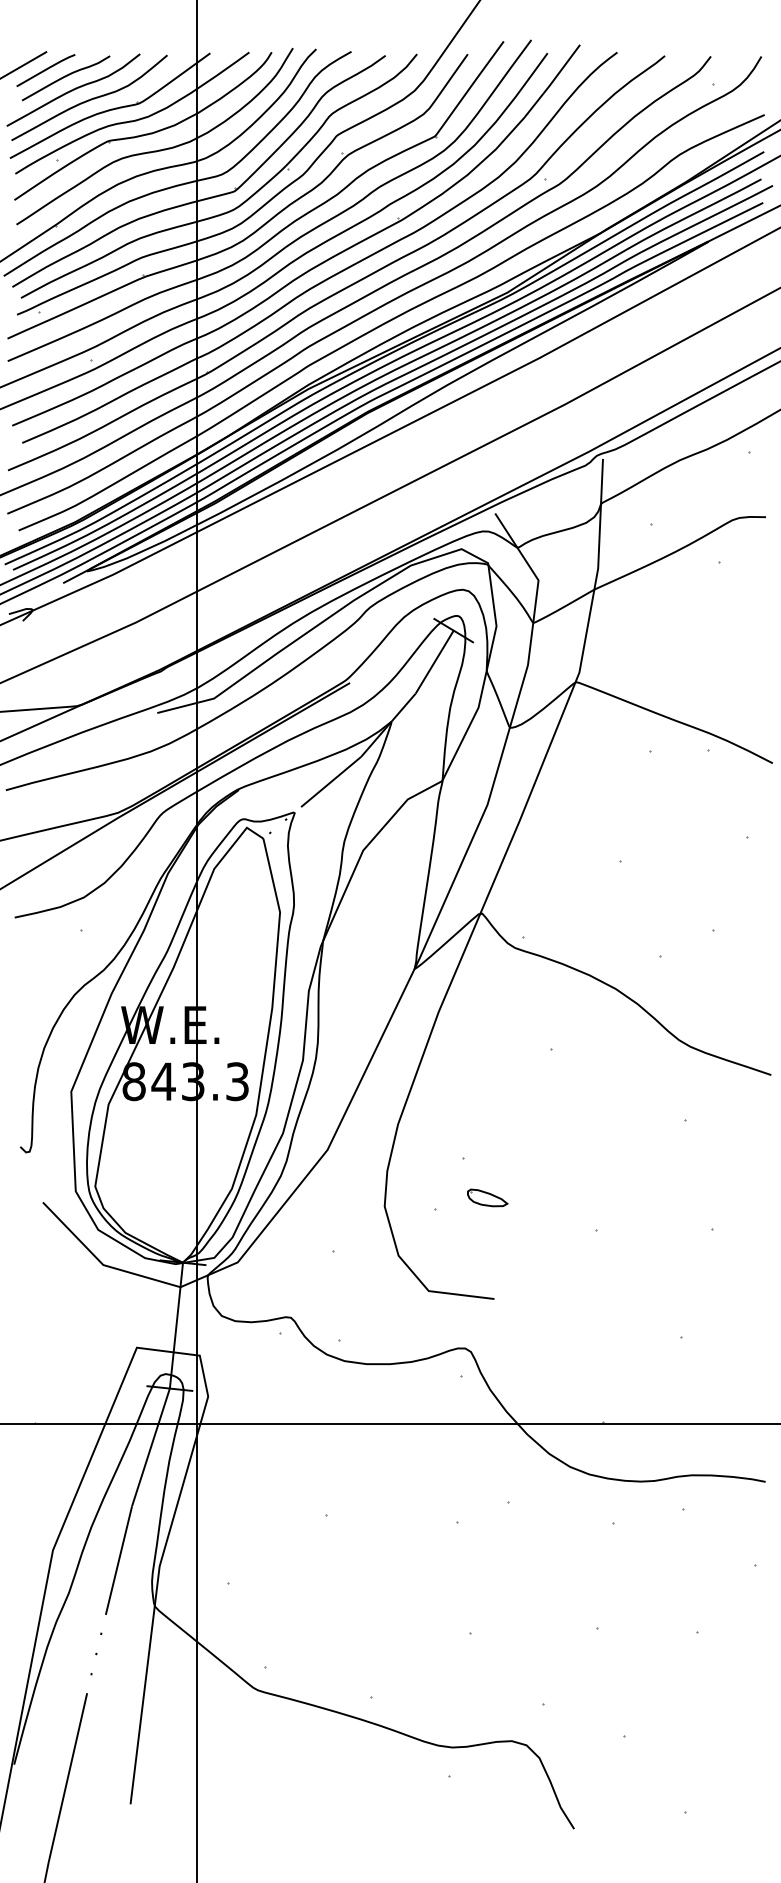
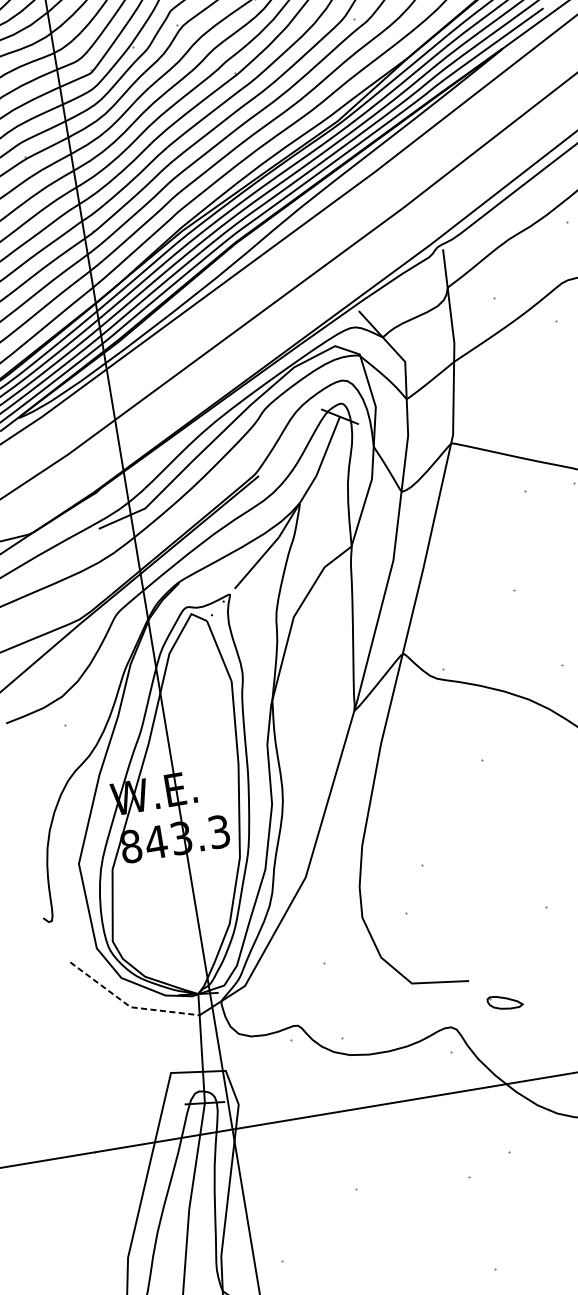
part: (487, 1197) -> (504, 1001), moved
line: (101, 1262) -> (128, 1005), solid -> dashed

